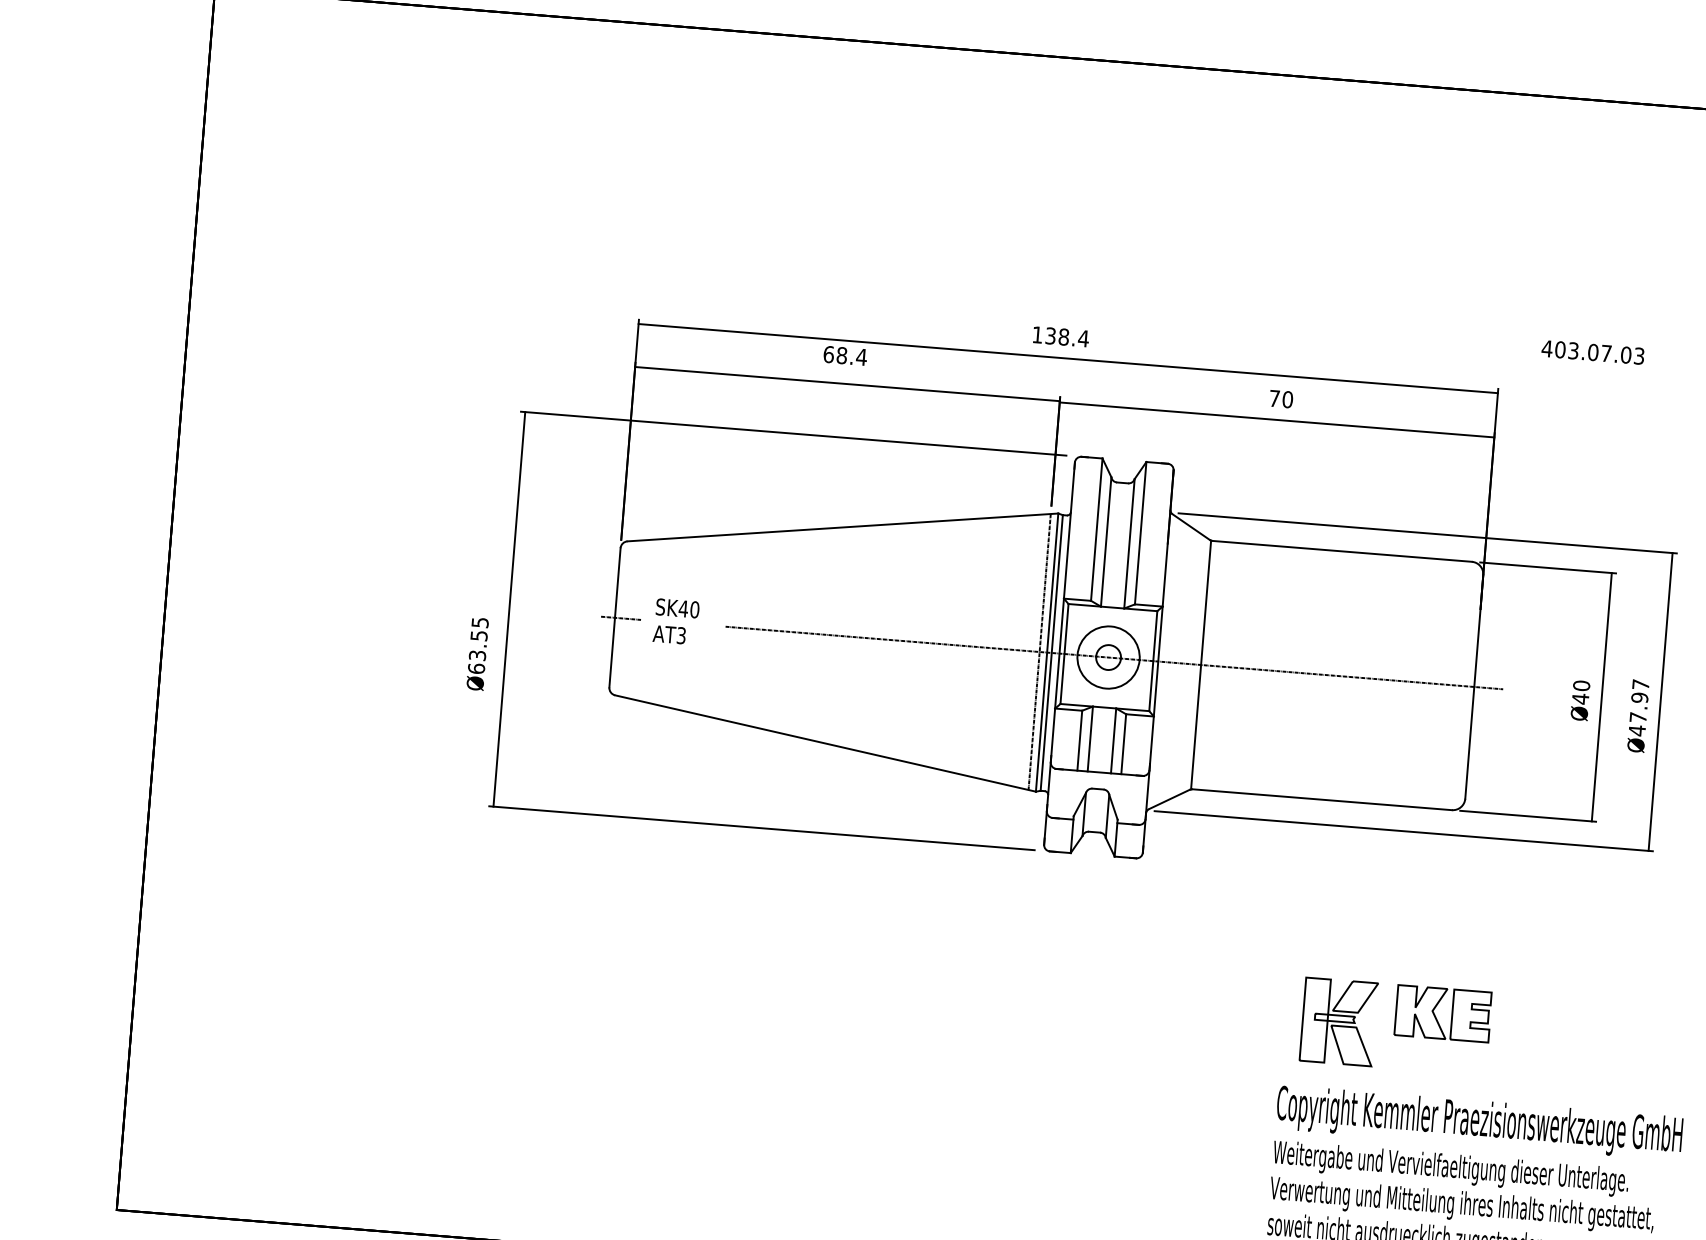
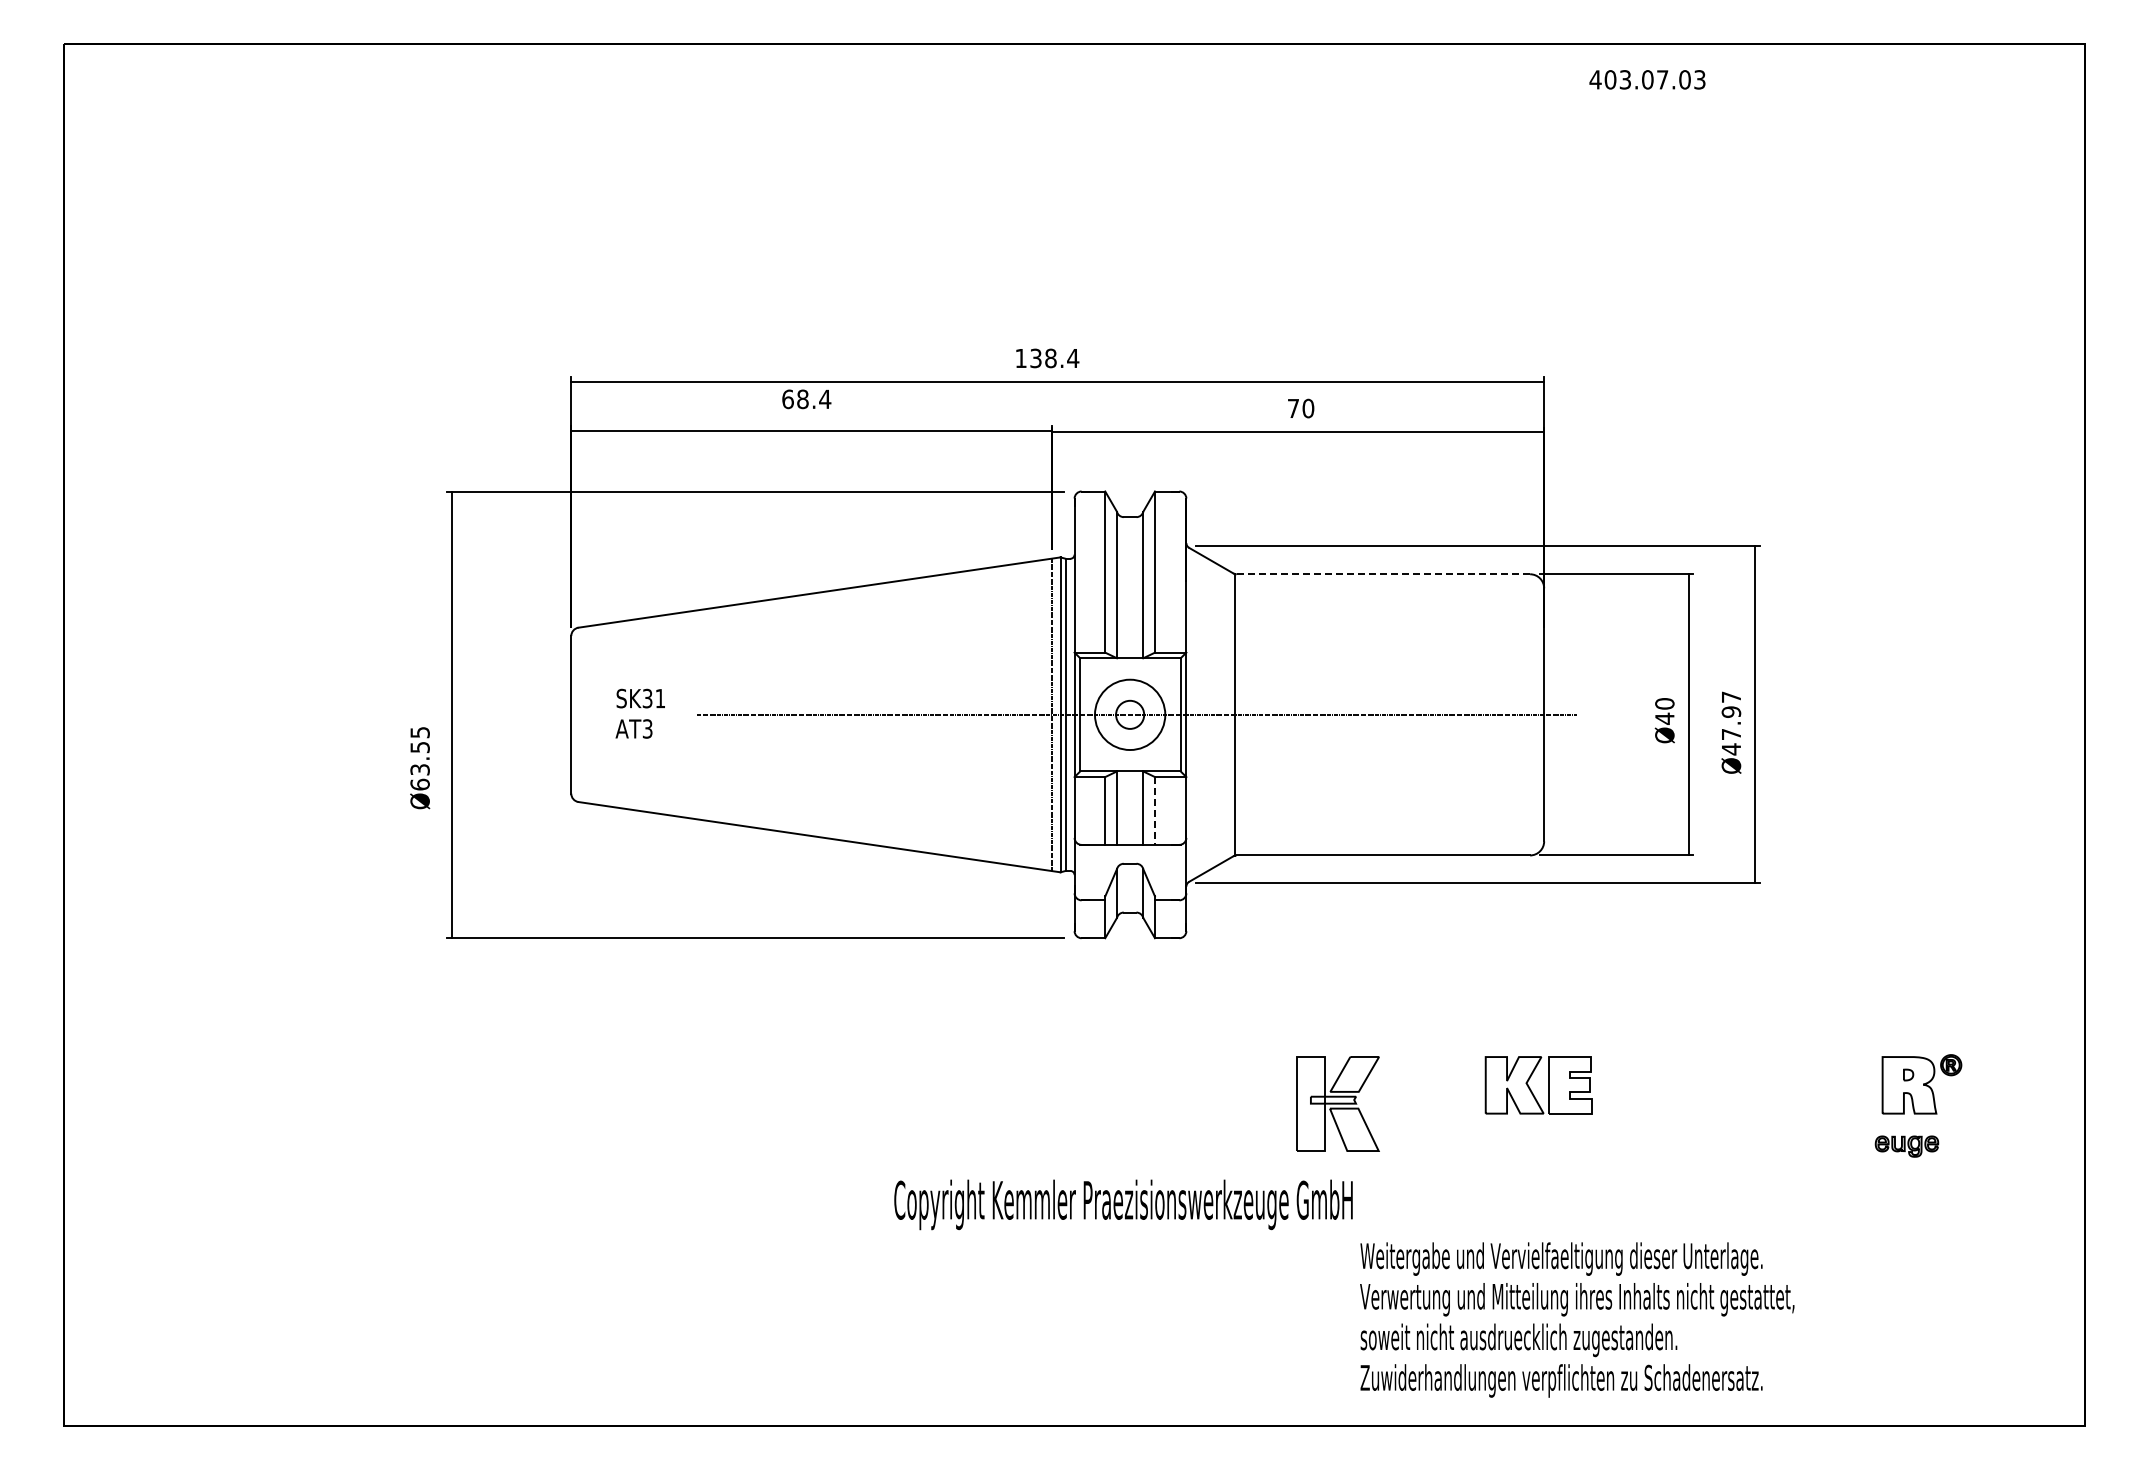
text: (1593, 352) -> (1647, 79), moved
line: (1342, 551) -> (1383, 574), solid -> dashed
text: (688, 609) -> (653, 698), SK40 -> SK31
line: (620, 617) -> (577, 714), removed
line: (1123, 743) -> (1154, 810), solid -> dashed
part: (1338, 1021) -> (1337, 1103), moved
text: (1479, 1122) -> (1123, 1204), moved

